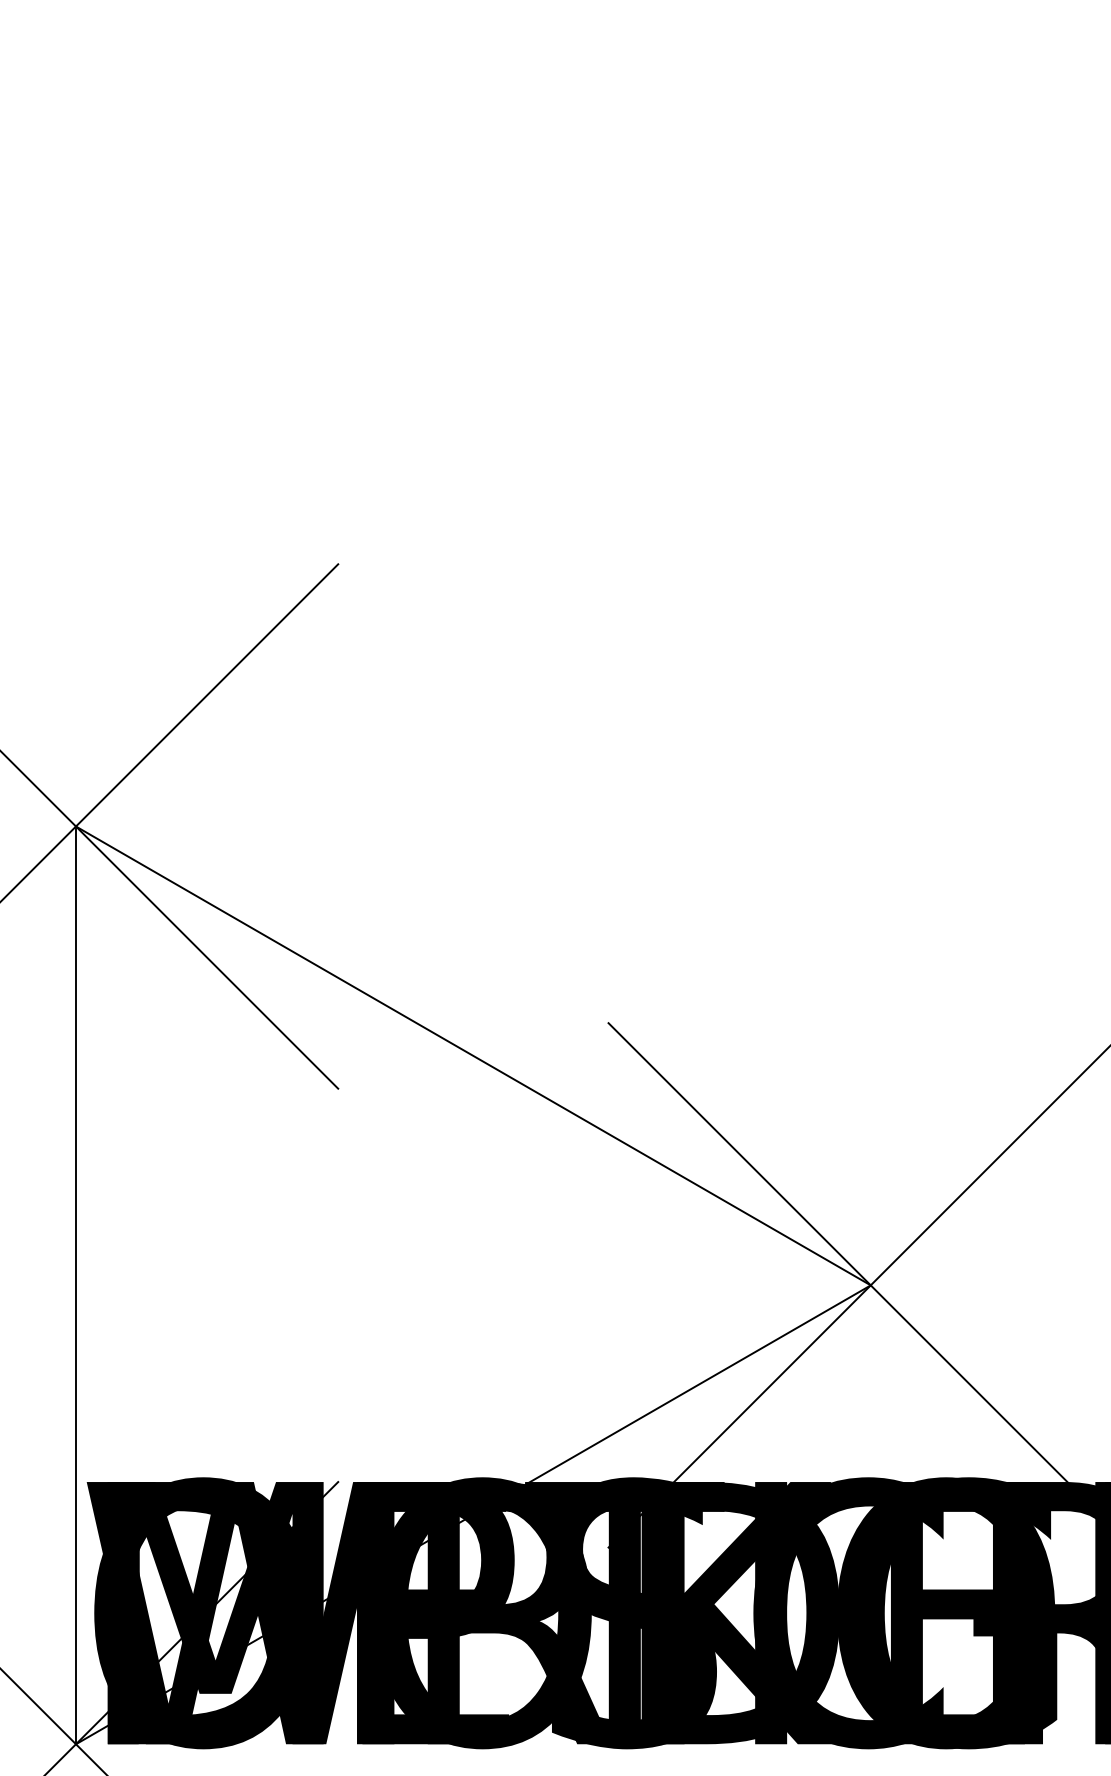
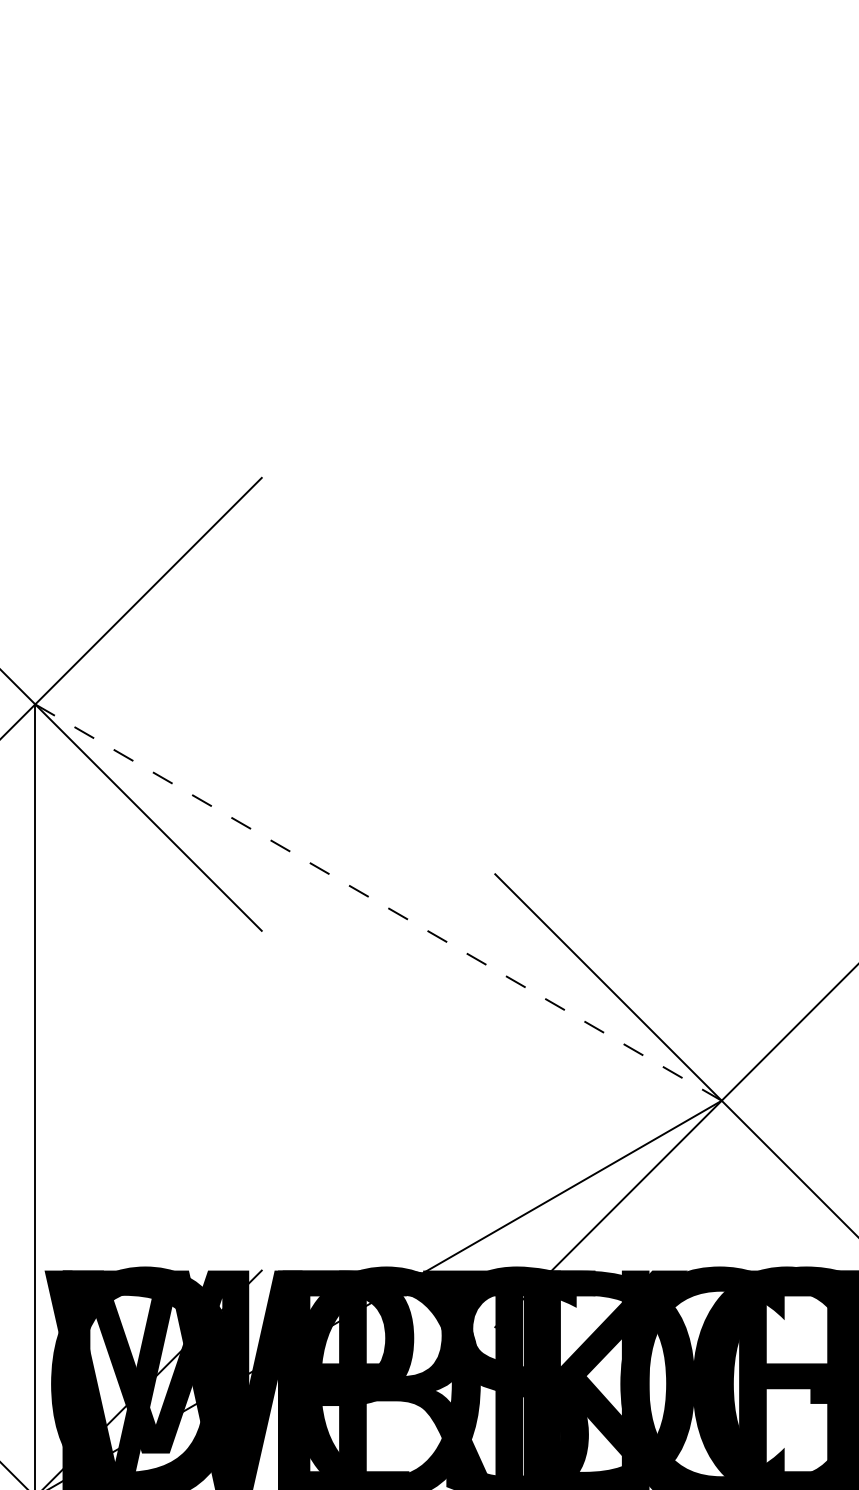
line: (473, 1055) -> (378, 902), solid -> dashed

